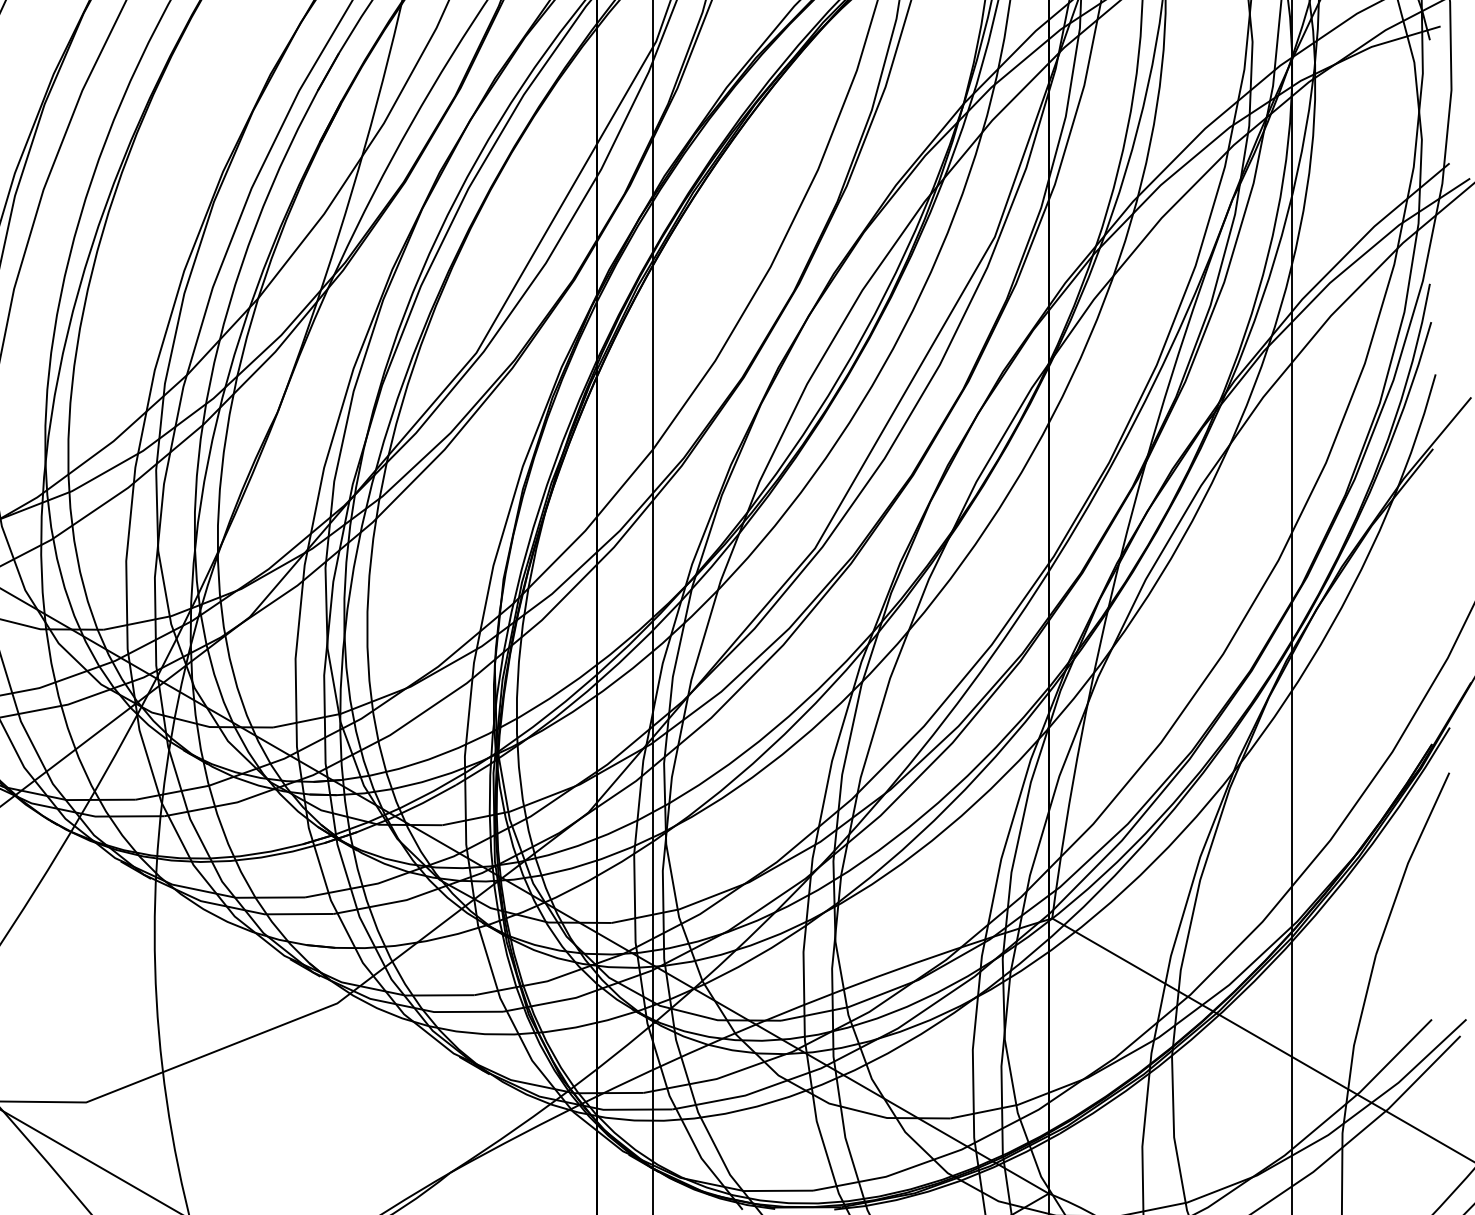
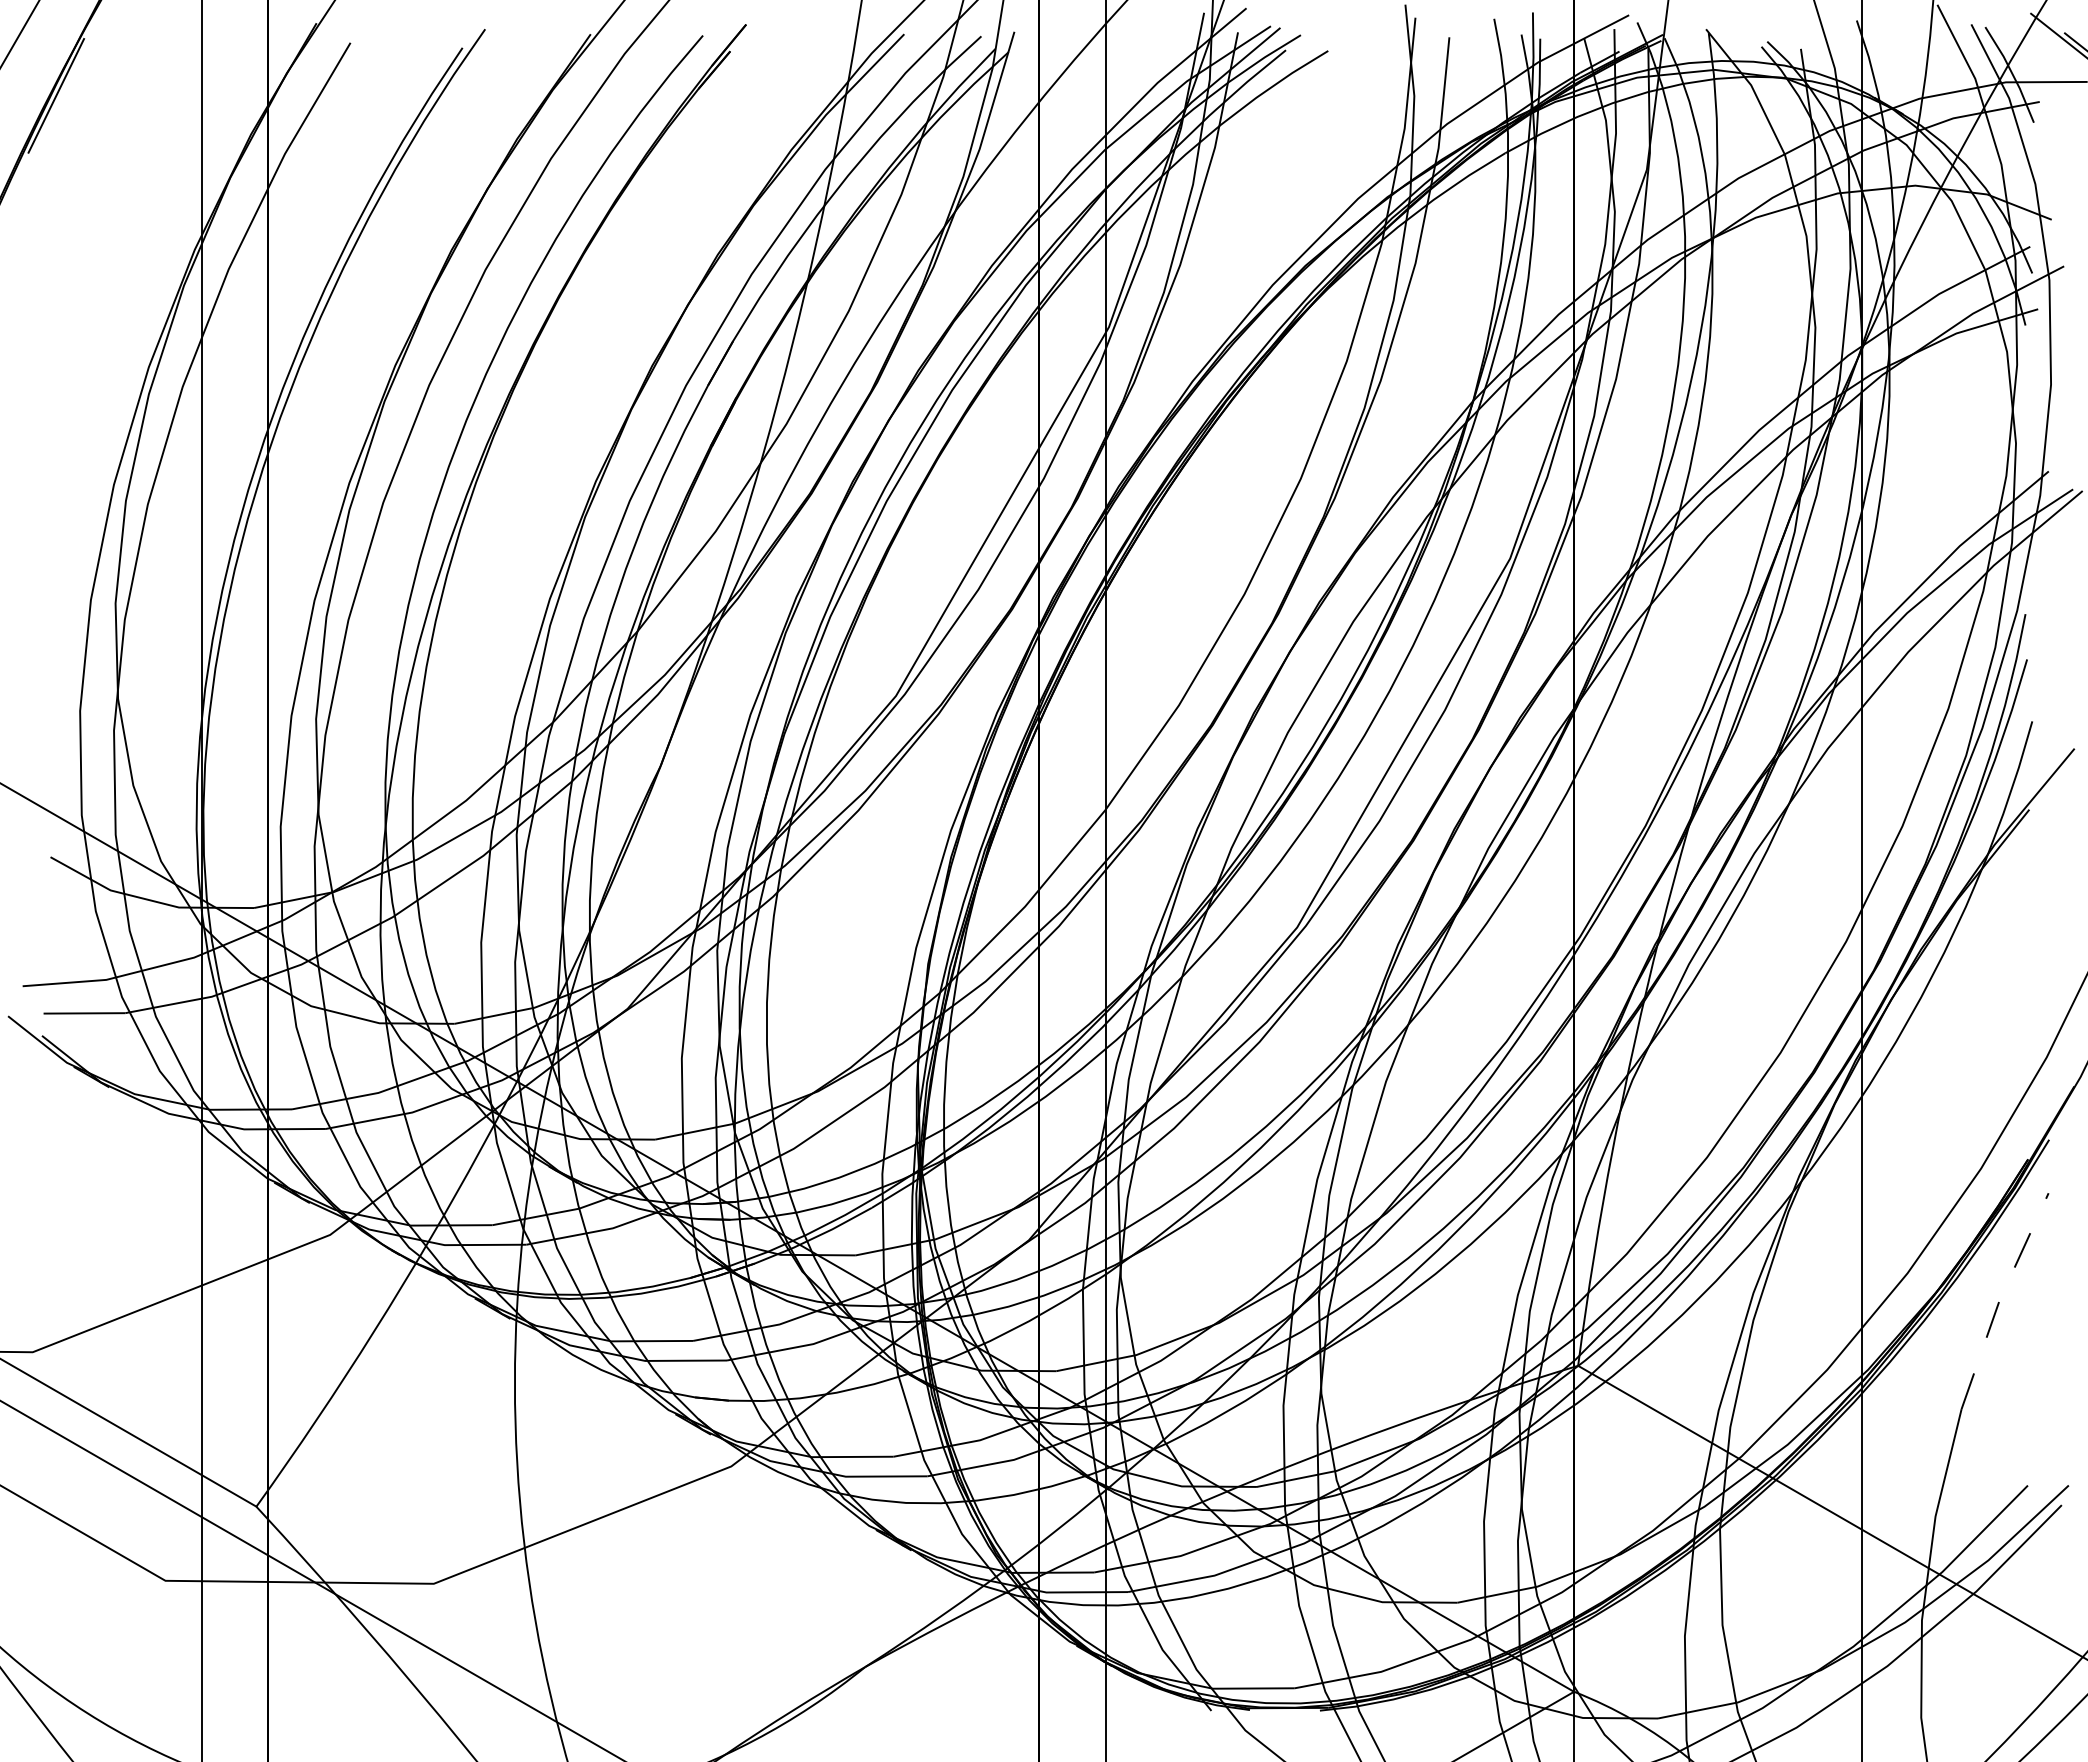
line: (1408, 862) -> (2000, 1299), solid -> dashed

